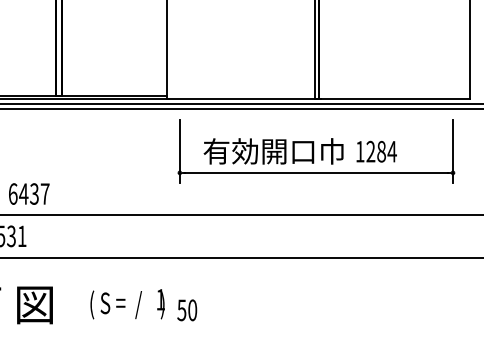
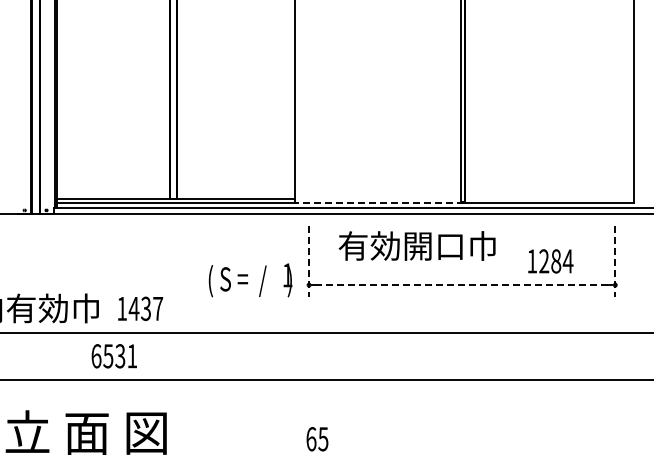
line: (242, 99) -> (379, 202), solid -> dashed
text: (273, 150) -> (416, 245), moved
line: (180, 151) -> (309, 261), solid -> dashed
text: (376, 151) -> (550, 261), moved
line: (453, 151) -> (615, 261), solid -> dashed
line: (316, 173) -> (462, 285), solid -> dashed
text: (13, 193) -> (122, 308), 6437 -> 1437
text: (127, 304) -> (250, 280), moved
text: (187, 310) -> (317, 439), 50 -> 65

